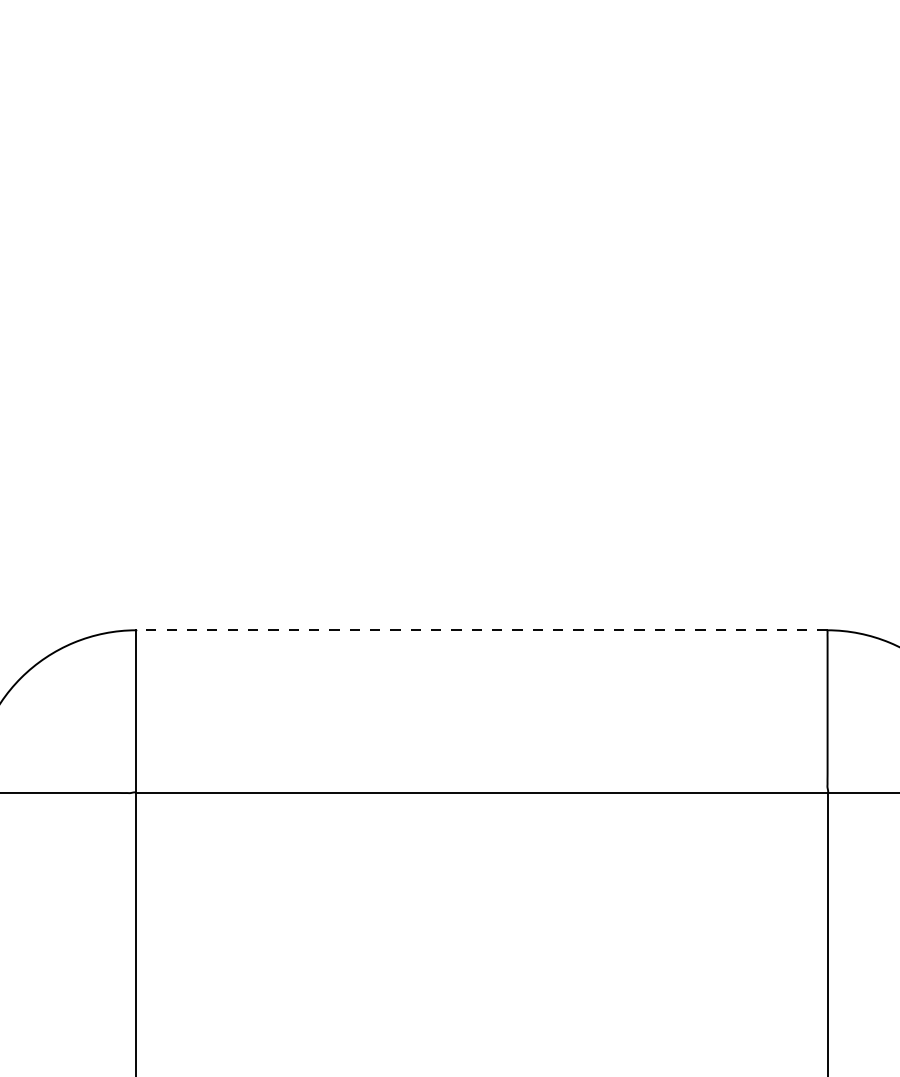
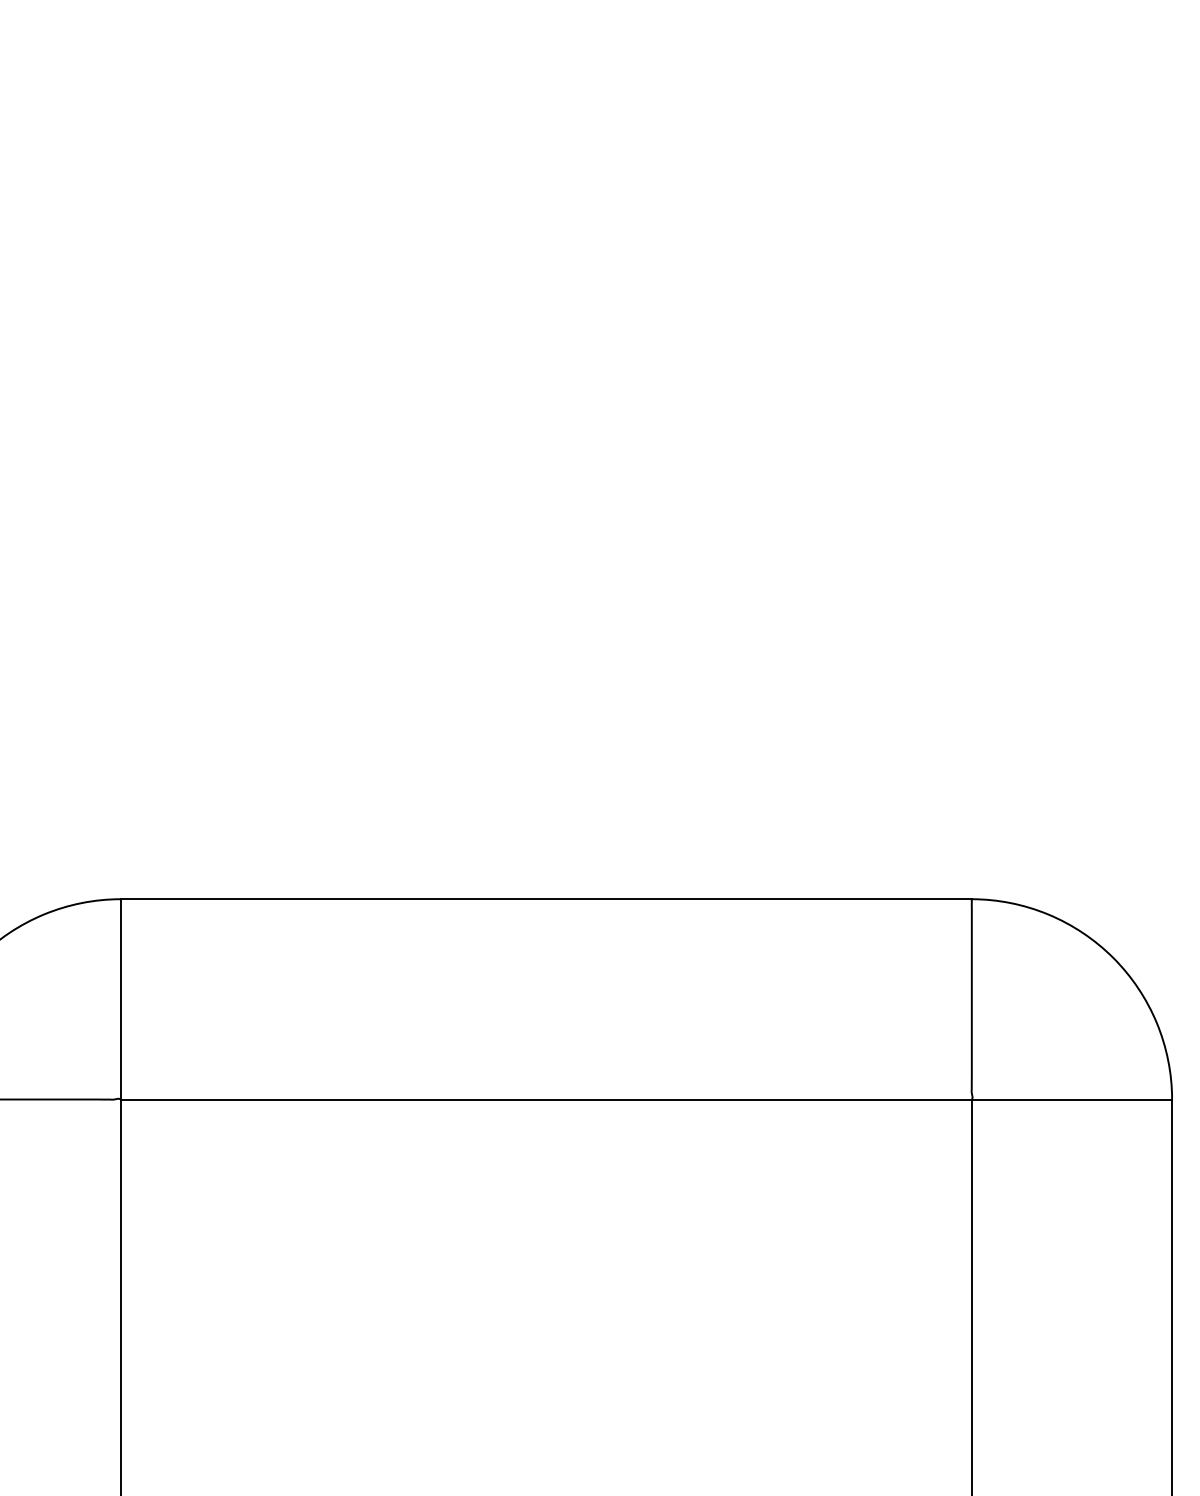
line: (482, 630) -> (546, 899), dashed -> solid

